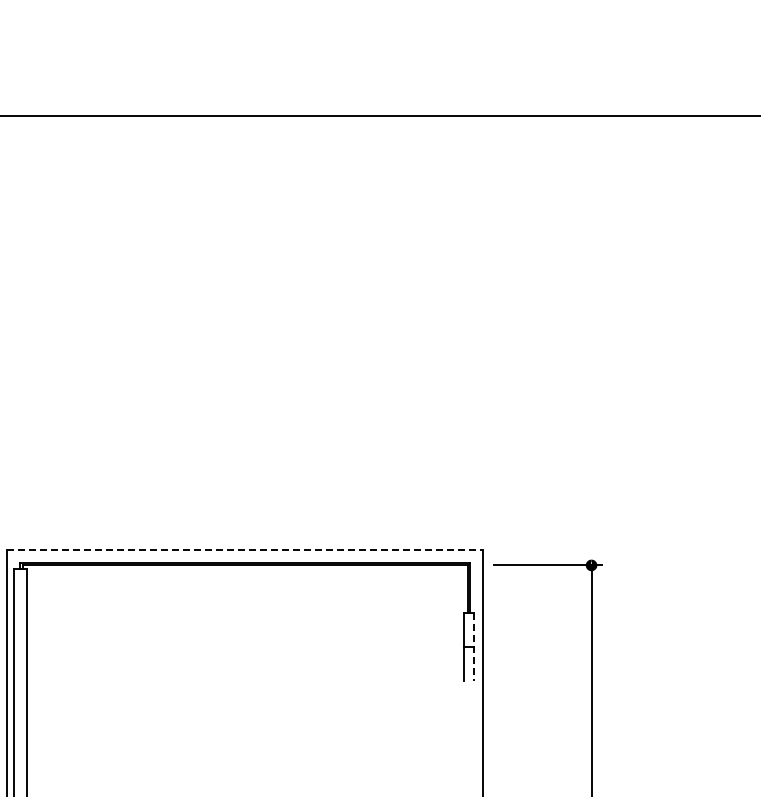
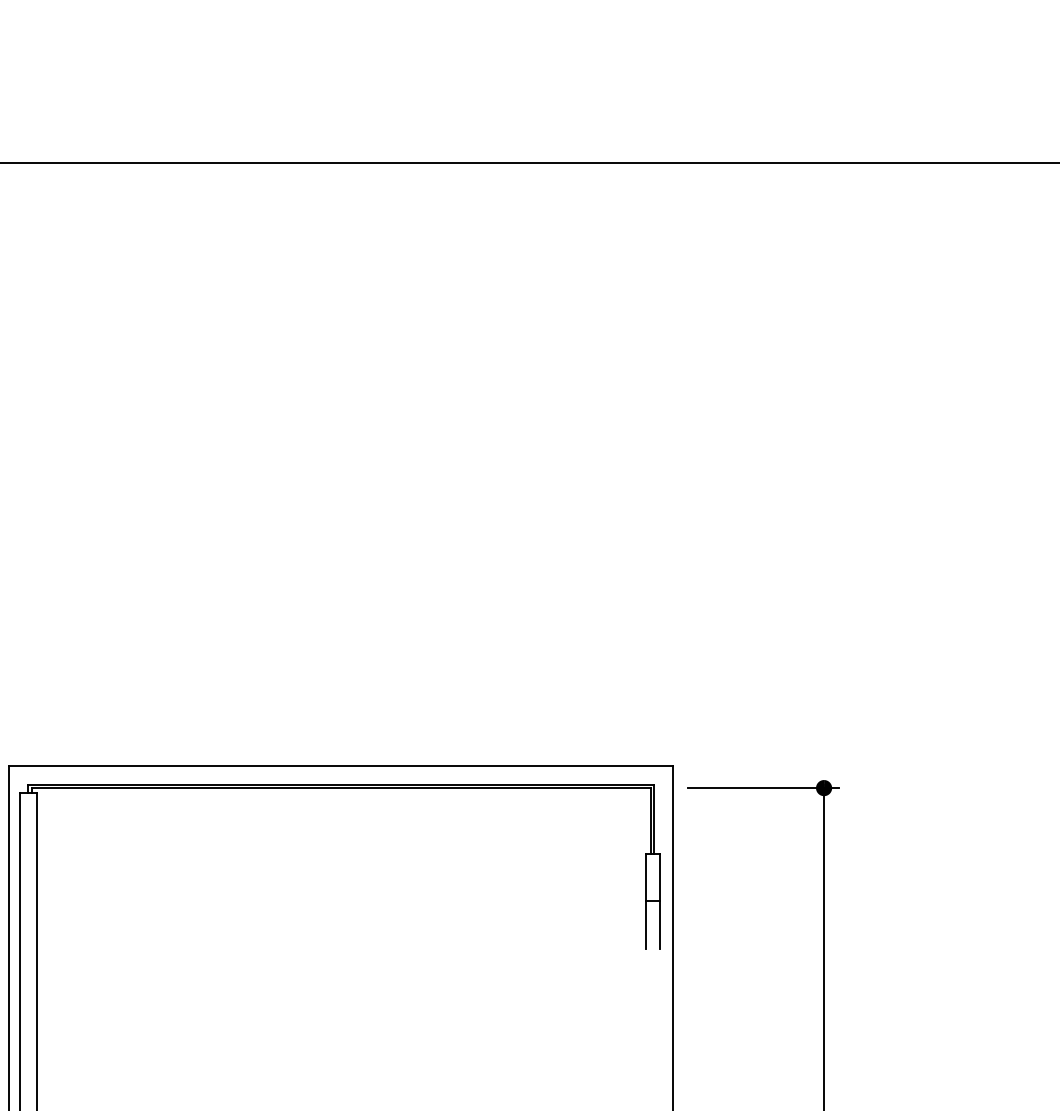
line: (245, 549) -> (341, 765), dashed -> solid
line: (473, 646) -> (659, 901), dashed -> solid

